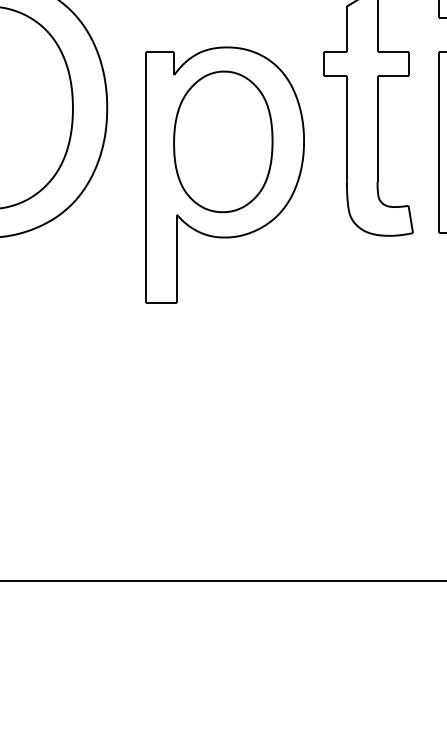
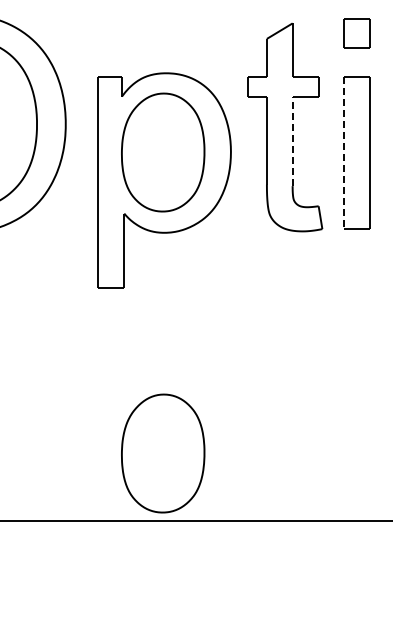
line: (377, 128) -> (292, 141), solid -> dashed
line: (439, 143) -> (344, 153), solid -> dashed
part: (223, 500) -> (163, 453), added

